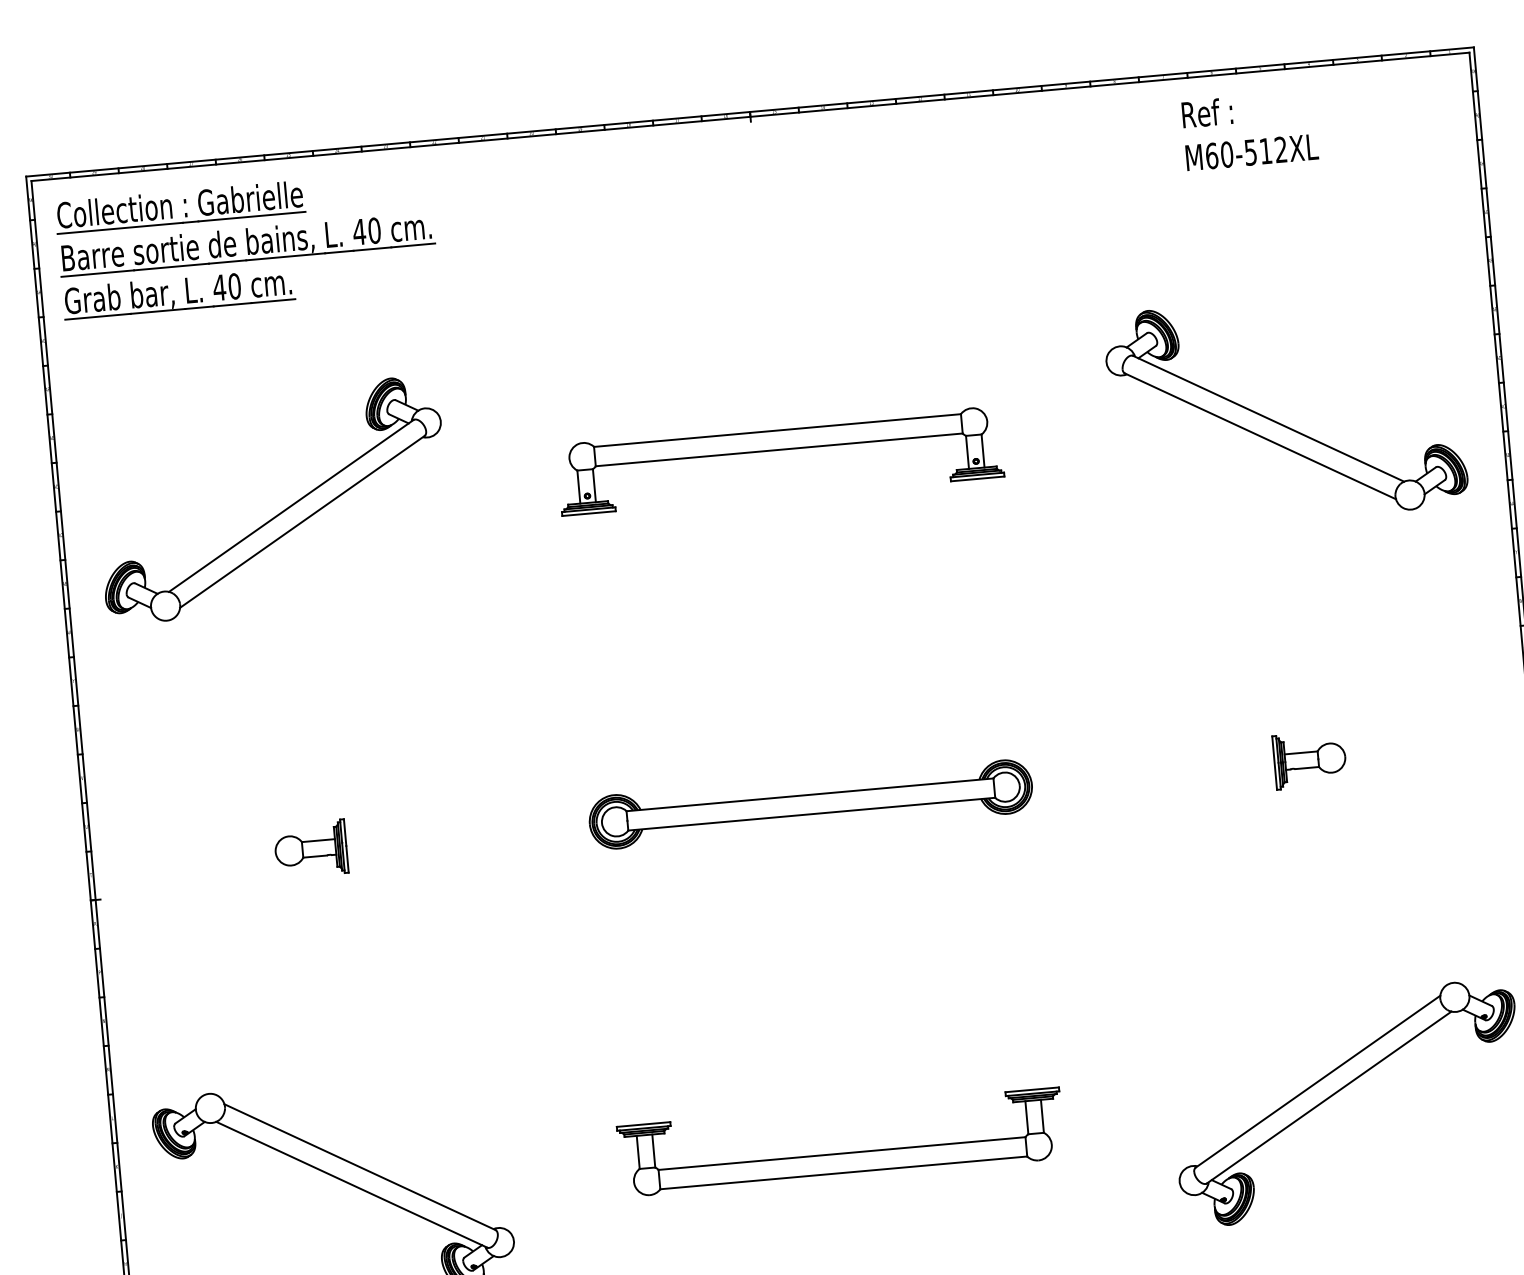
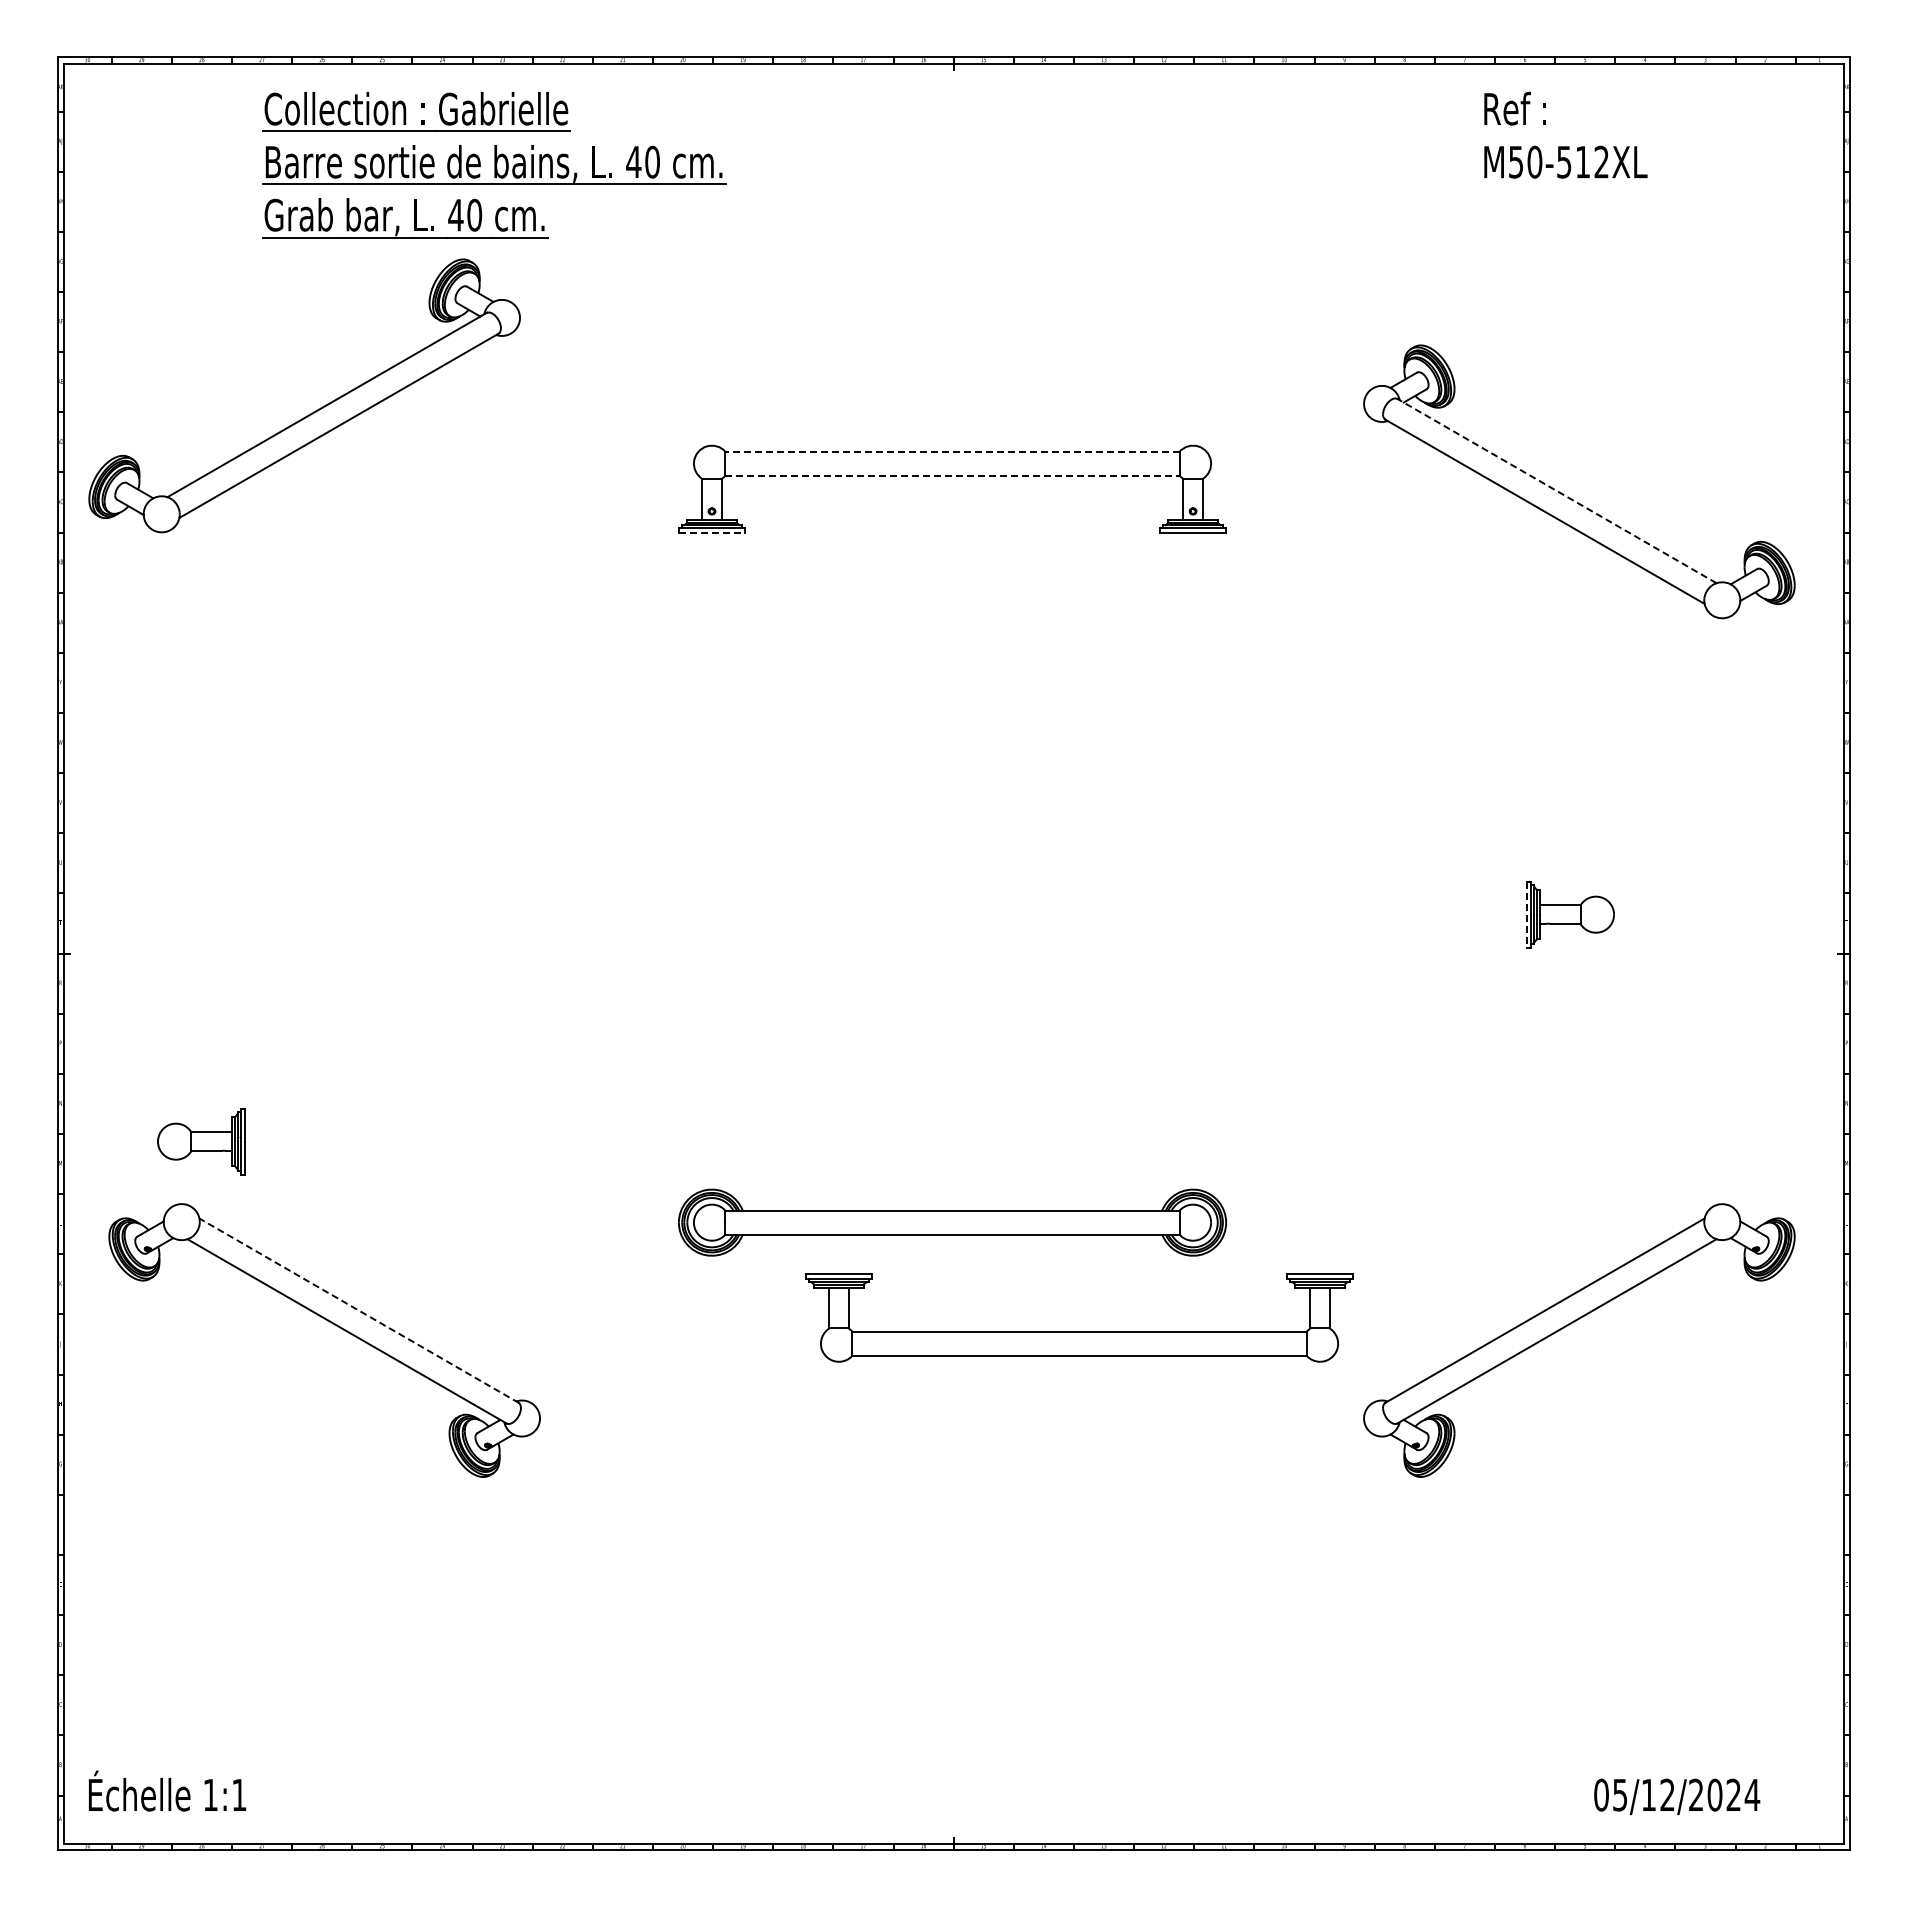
text: (1212, 155) -> (1516, 161), ^JM60-512XL -> ^JM50-512XL
part: (247, 244) -> (494, 165), moved
line: (1268, 418) -> (1556, 490), solid -> dashed
line: (777, 430) -> (952, 451), solid -> dashed
line: (780, 449) -> (953, 475), solid -> dashed
part: (280, 512) -> (313, 411), moved
line: (589, 513) -> (712, 533), solid -> dashed
line: (1274, 763) -> (1526, 915), solid -> dashed
part: (810, 804) -> (952, 1222), moved
part: (310, 848) -> (201, 1141), moved
part: (841, 1153) -> (1079, 1331), moved
line: (360, 1166) -> (359, 1310), solid -> dashed

